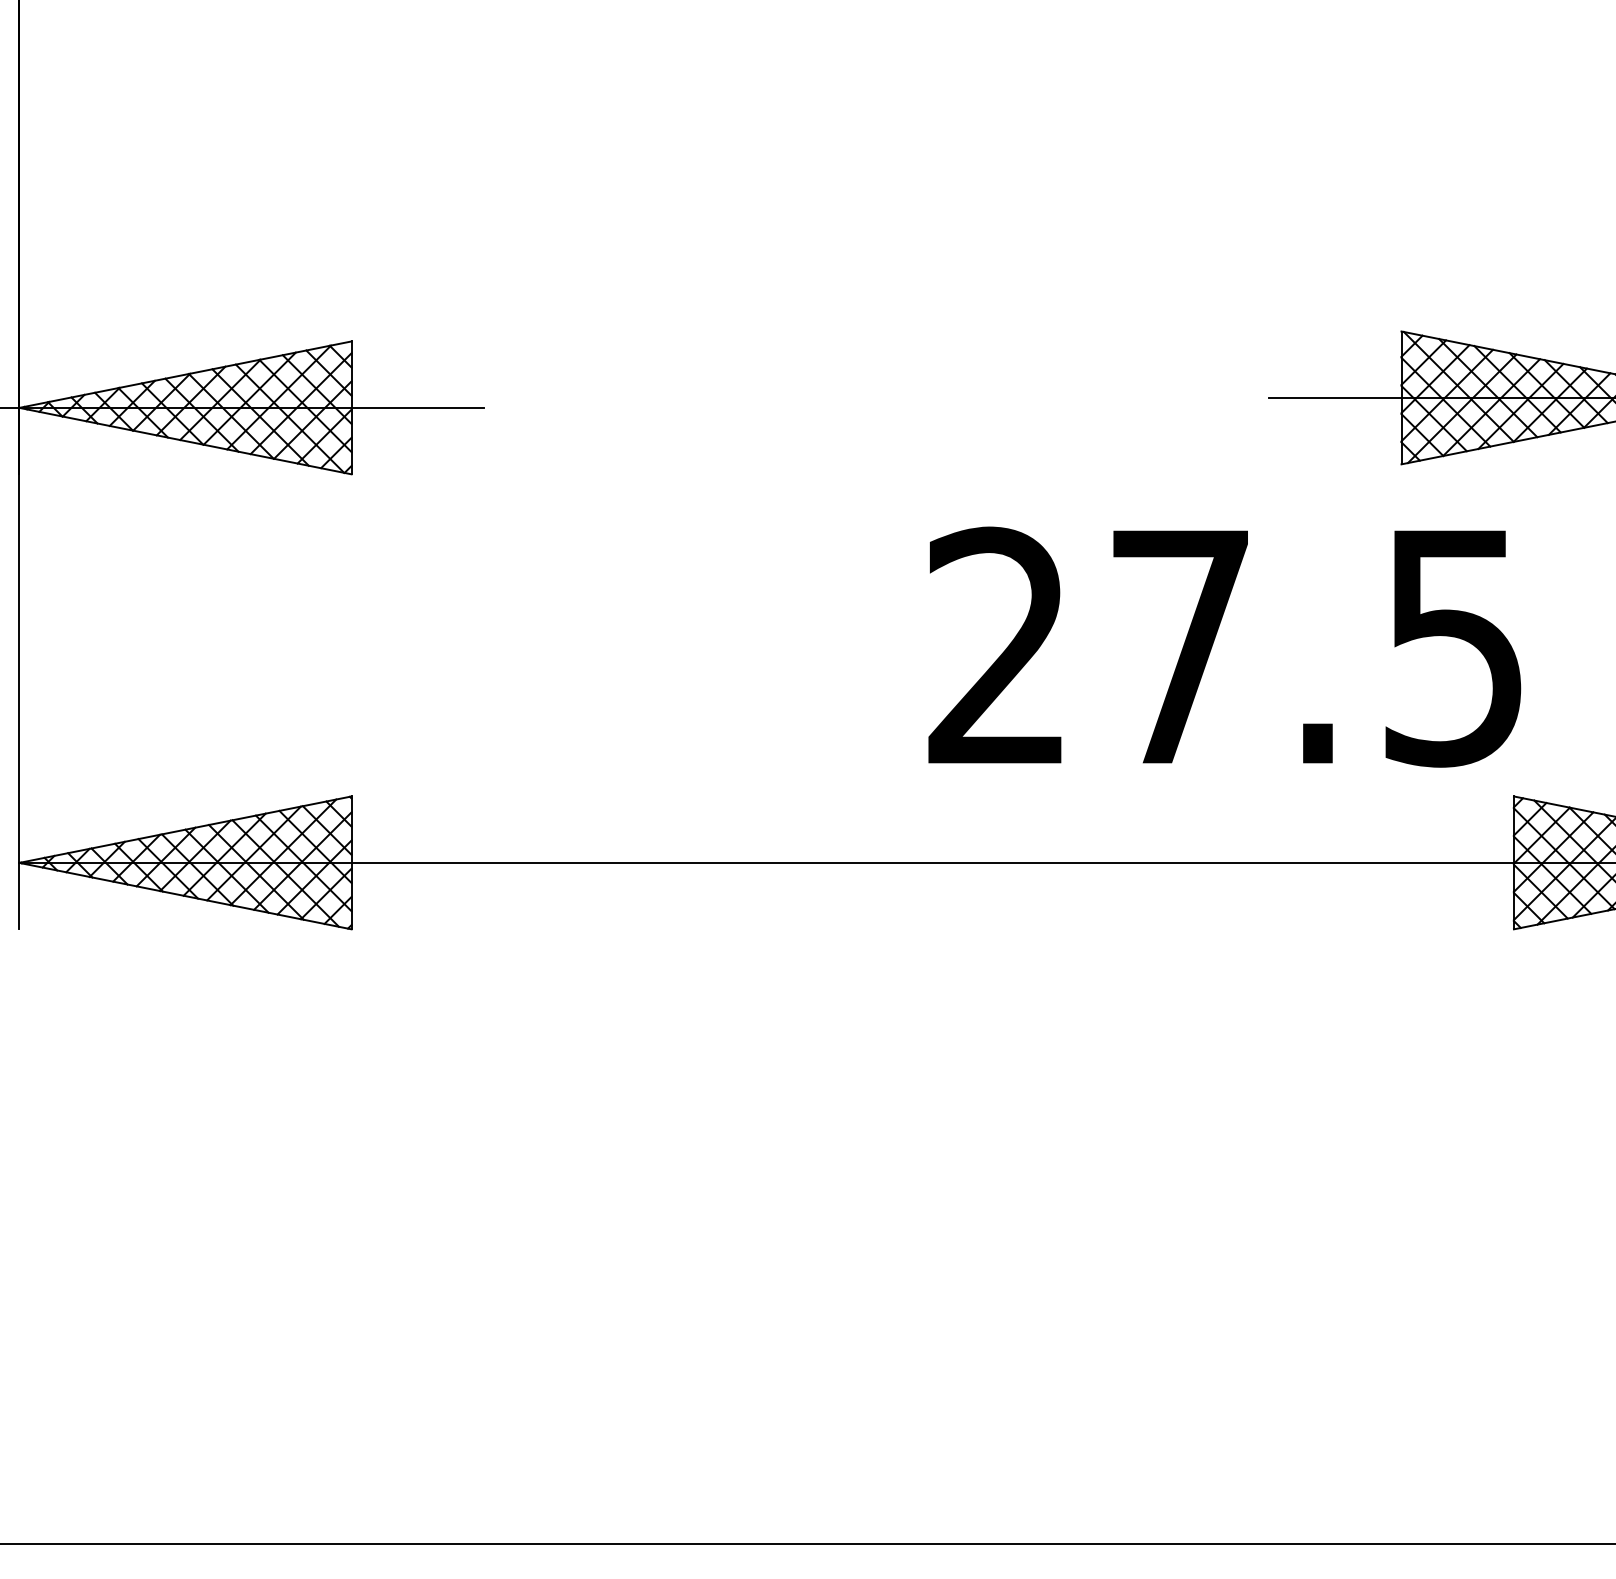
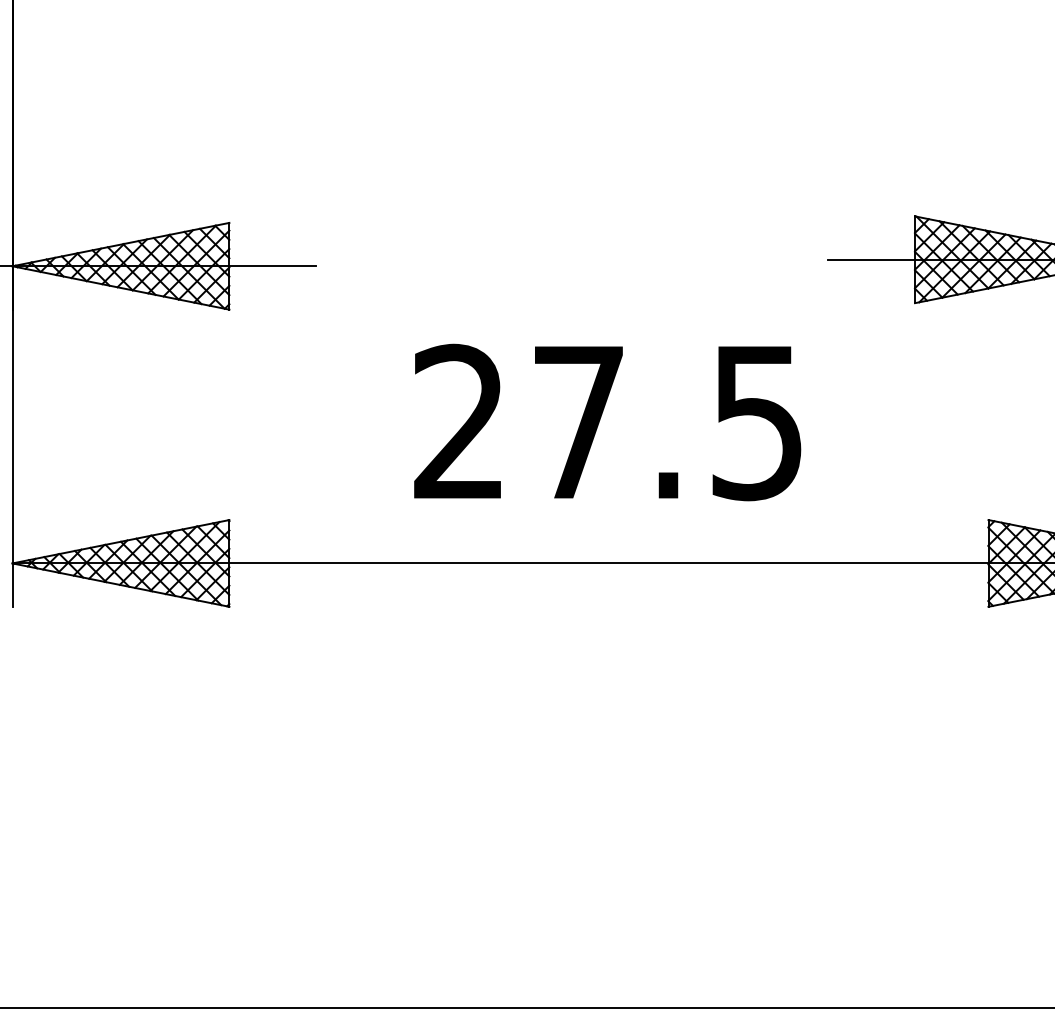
text: (1224, 647) -> (607, 422), moved

